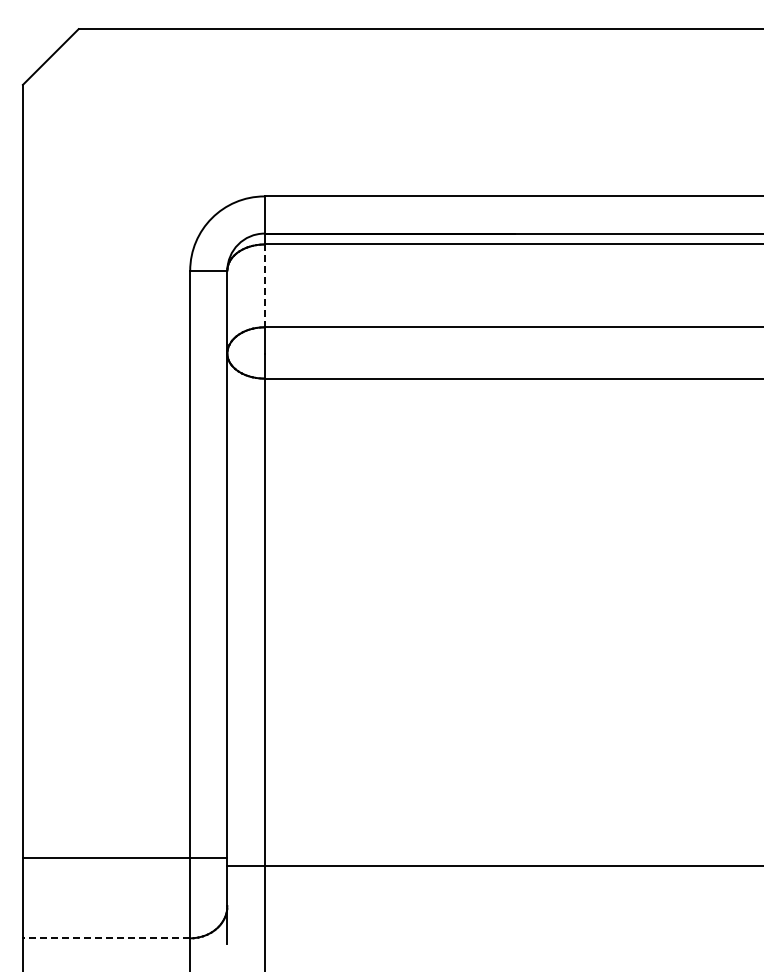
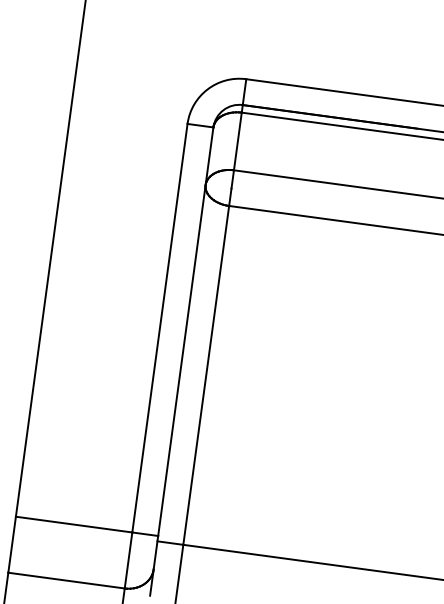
line: (264, 286) -> (237, 141), dashed -> solid
line: (106, 938) -> (66, 580), dashed -> solid

